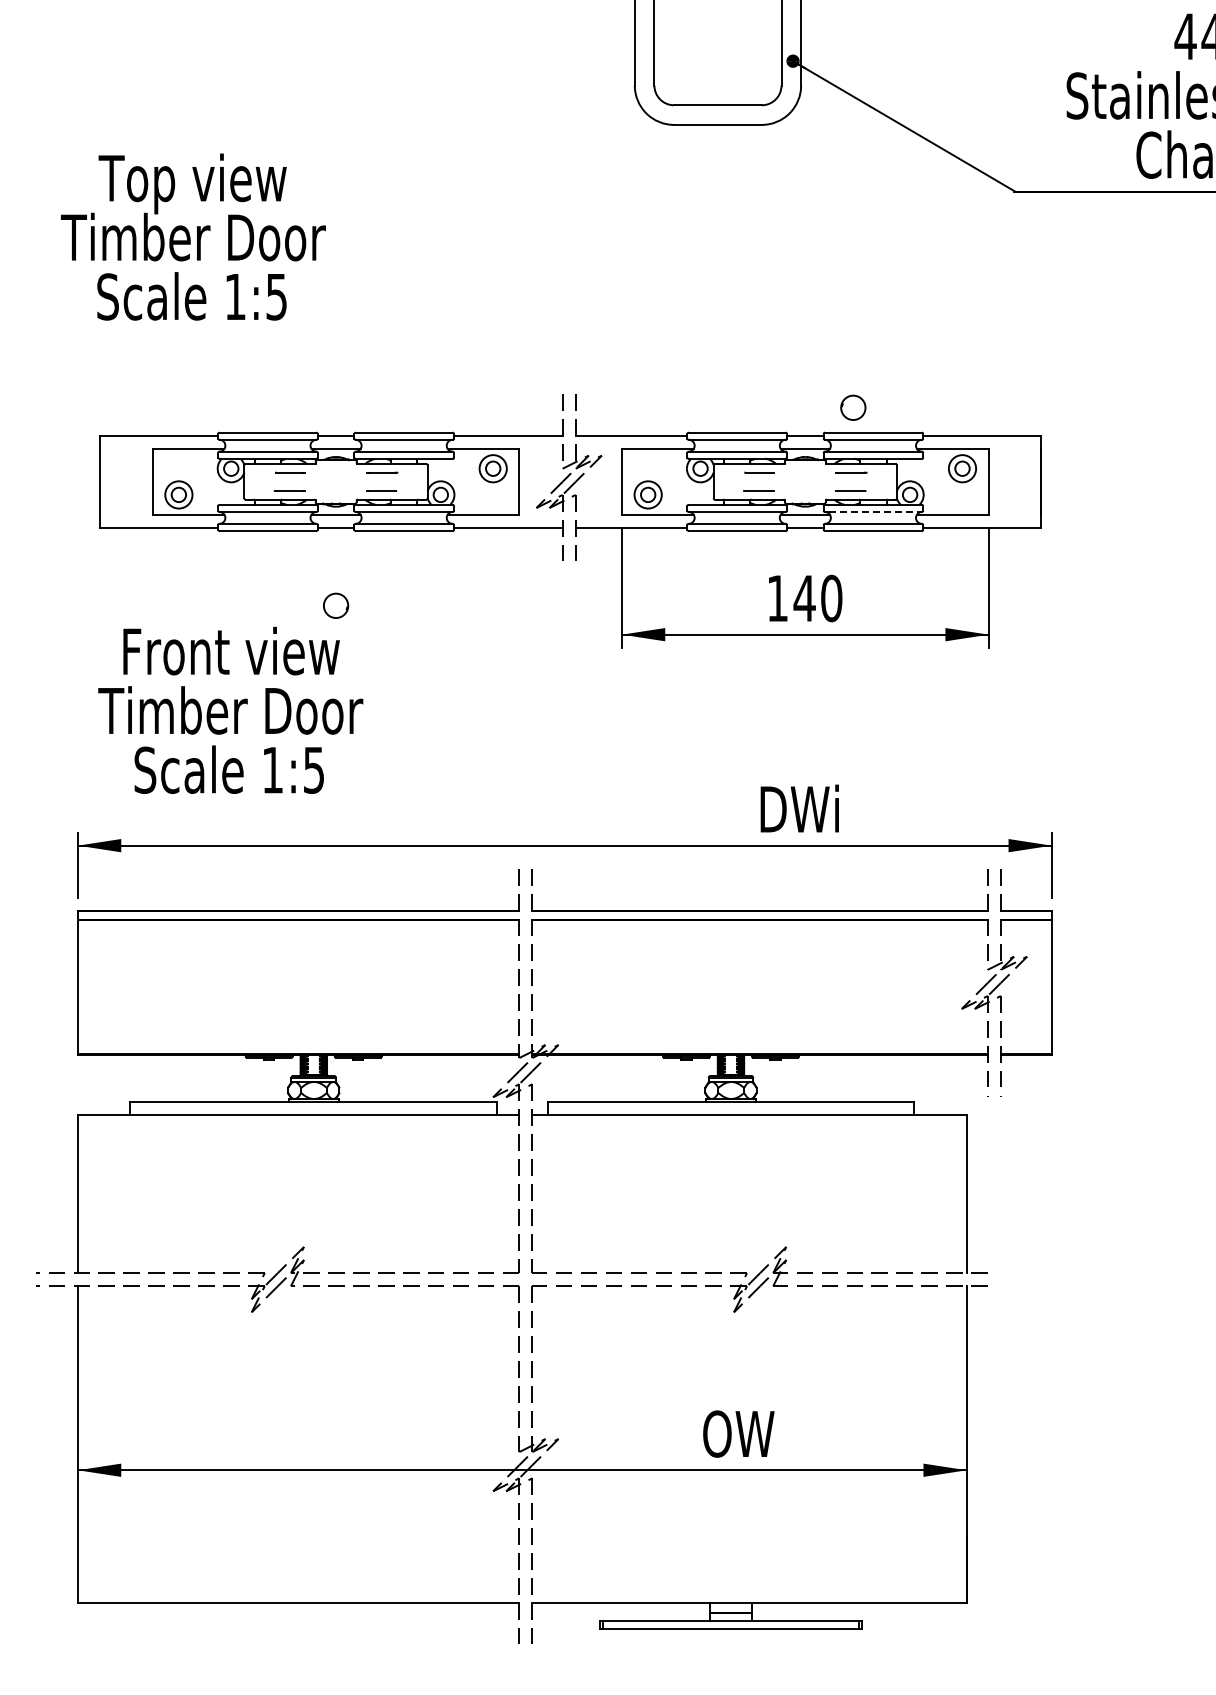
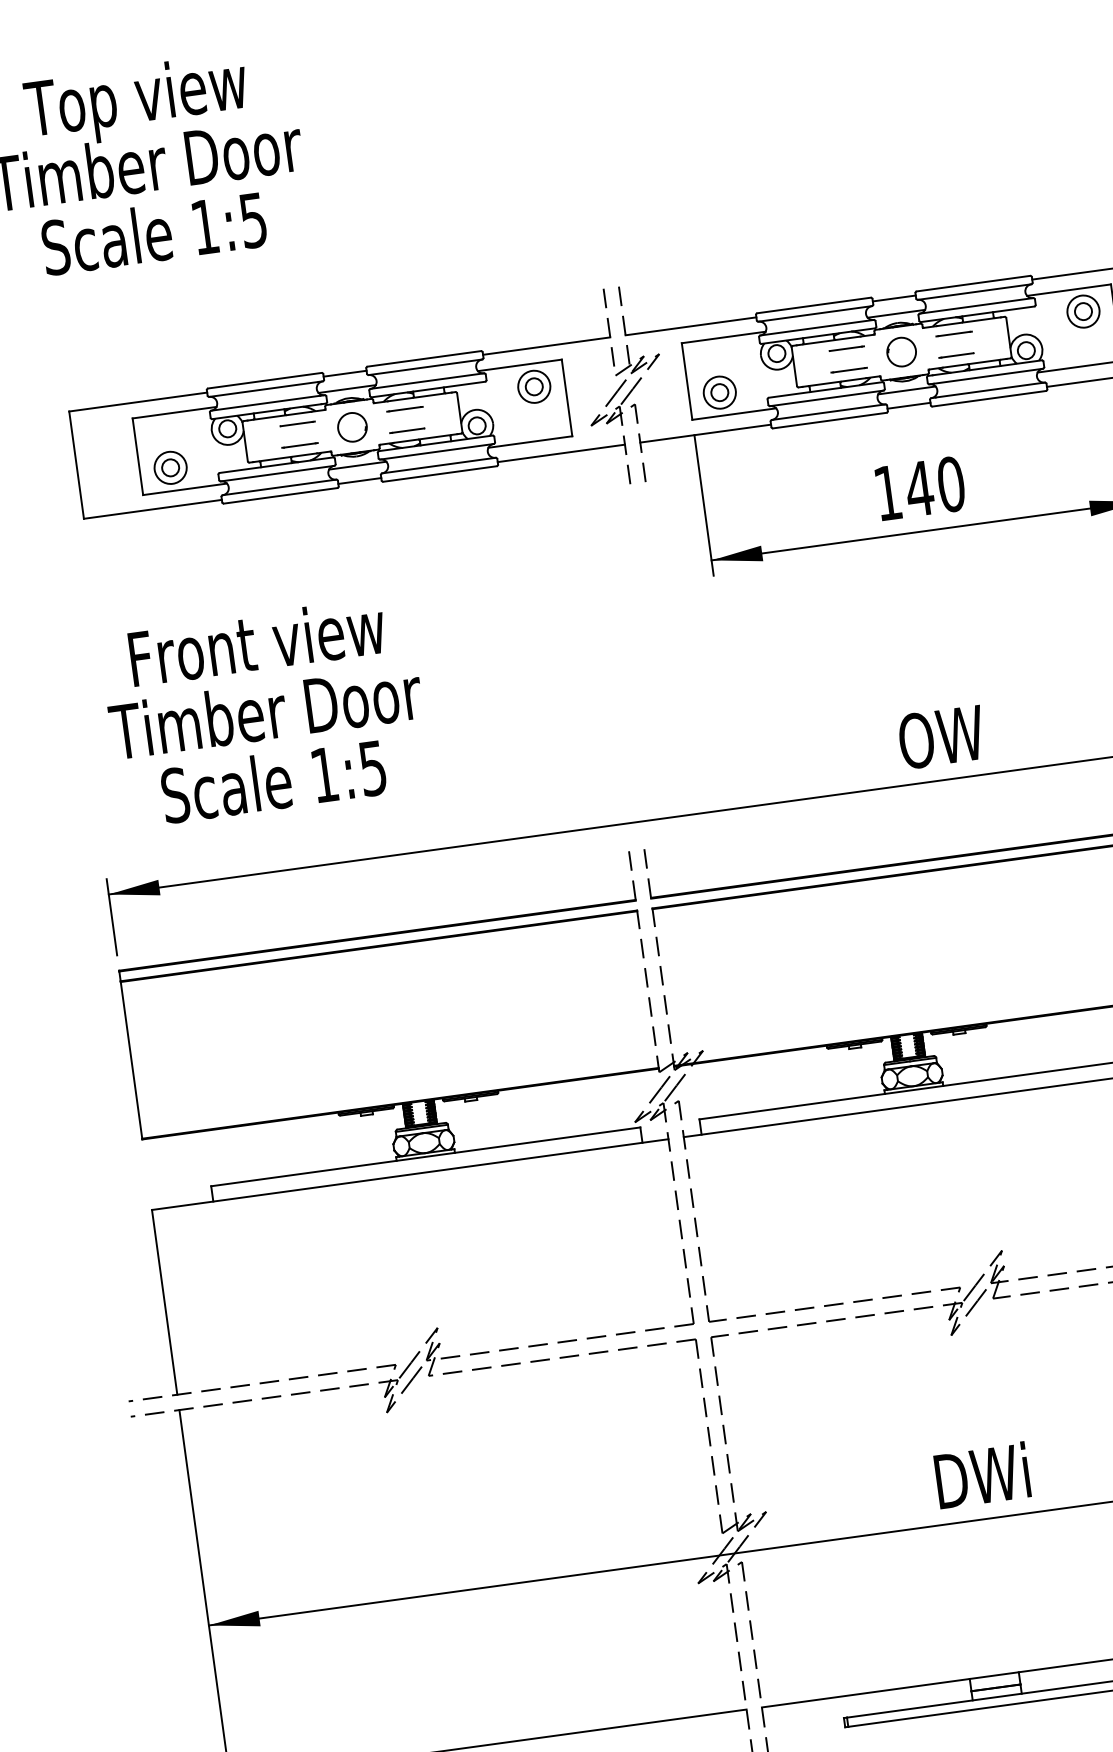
circle: (853, 407) -> (901, 351), moved
line: (875, 512) -> (988, 376), dashed -> solid
circle: (336, 605) -> (352, 426), moved
text: (798, 808) -> (946, 735), DWi -> OW
text: (743, 1433) -> (981, 1475), OW -> DWi

